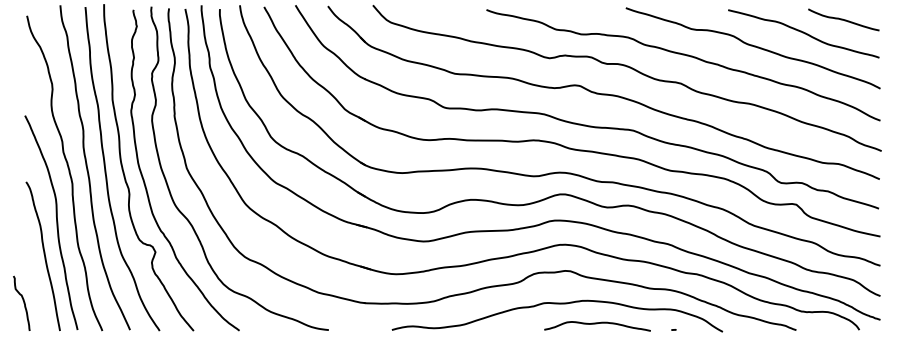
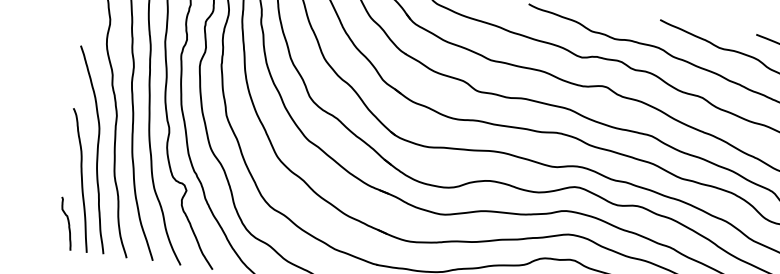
curve: (23, 302) -> (68, 223), moved

